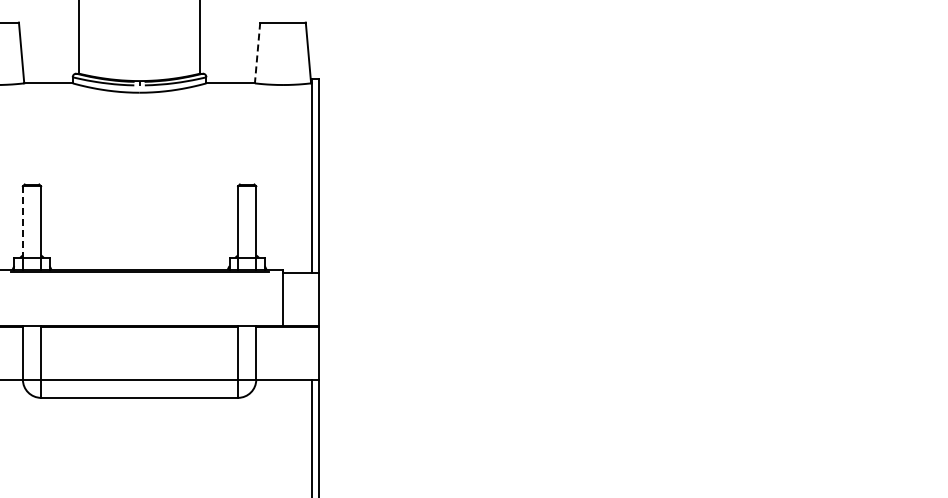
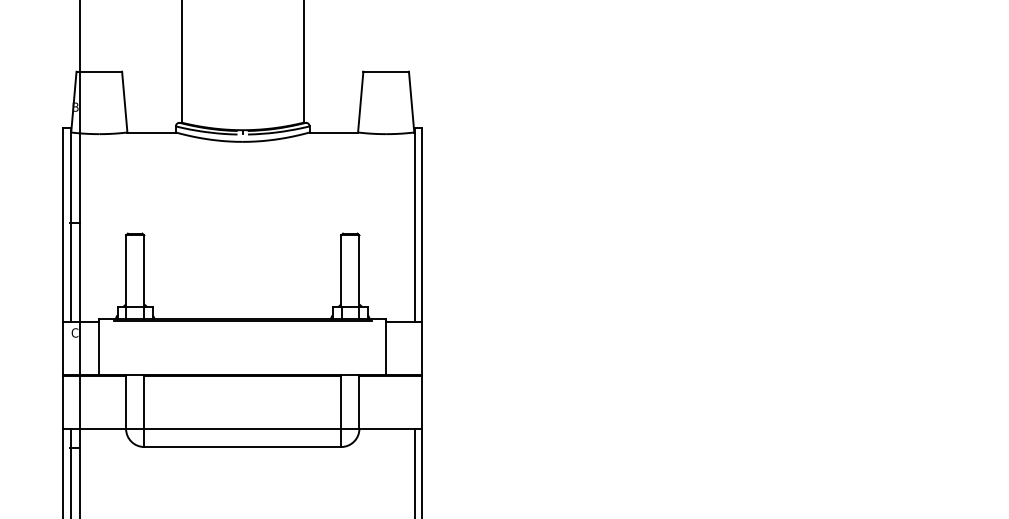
line: (257, 53) -> (360, 102), dashed -> solid
line: (23, 222) -> (126, 271), dashed -> solid

